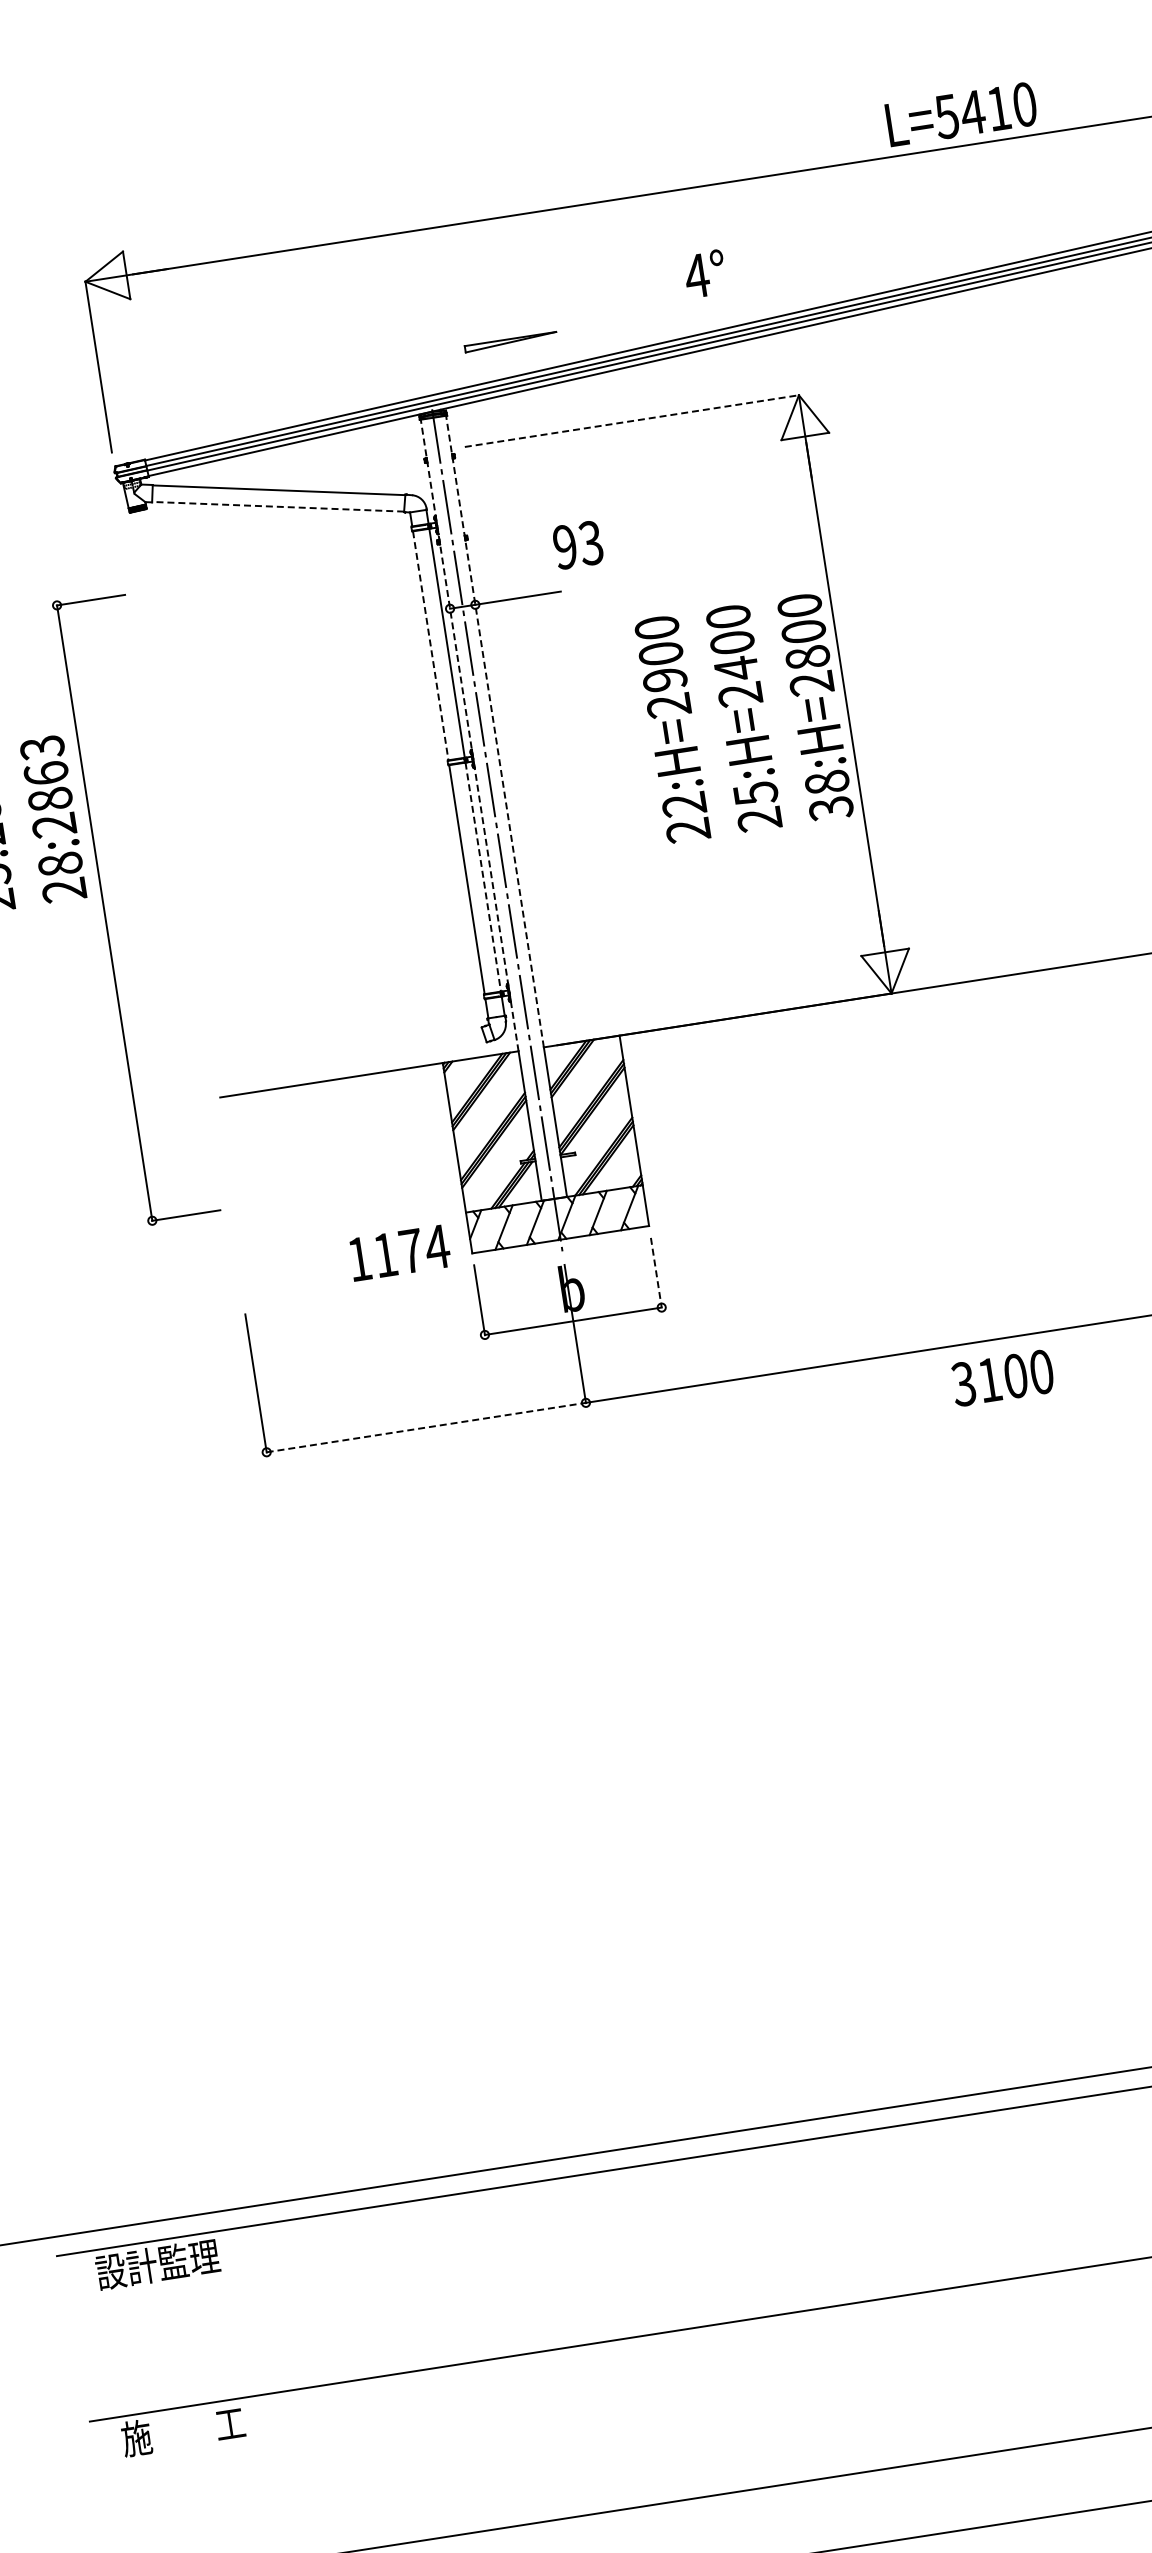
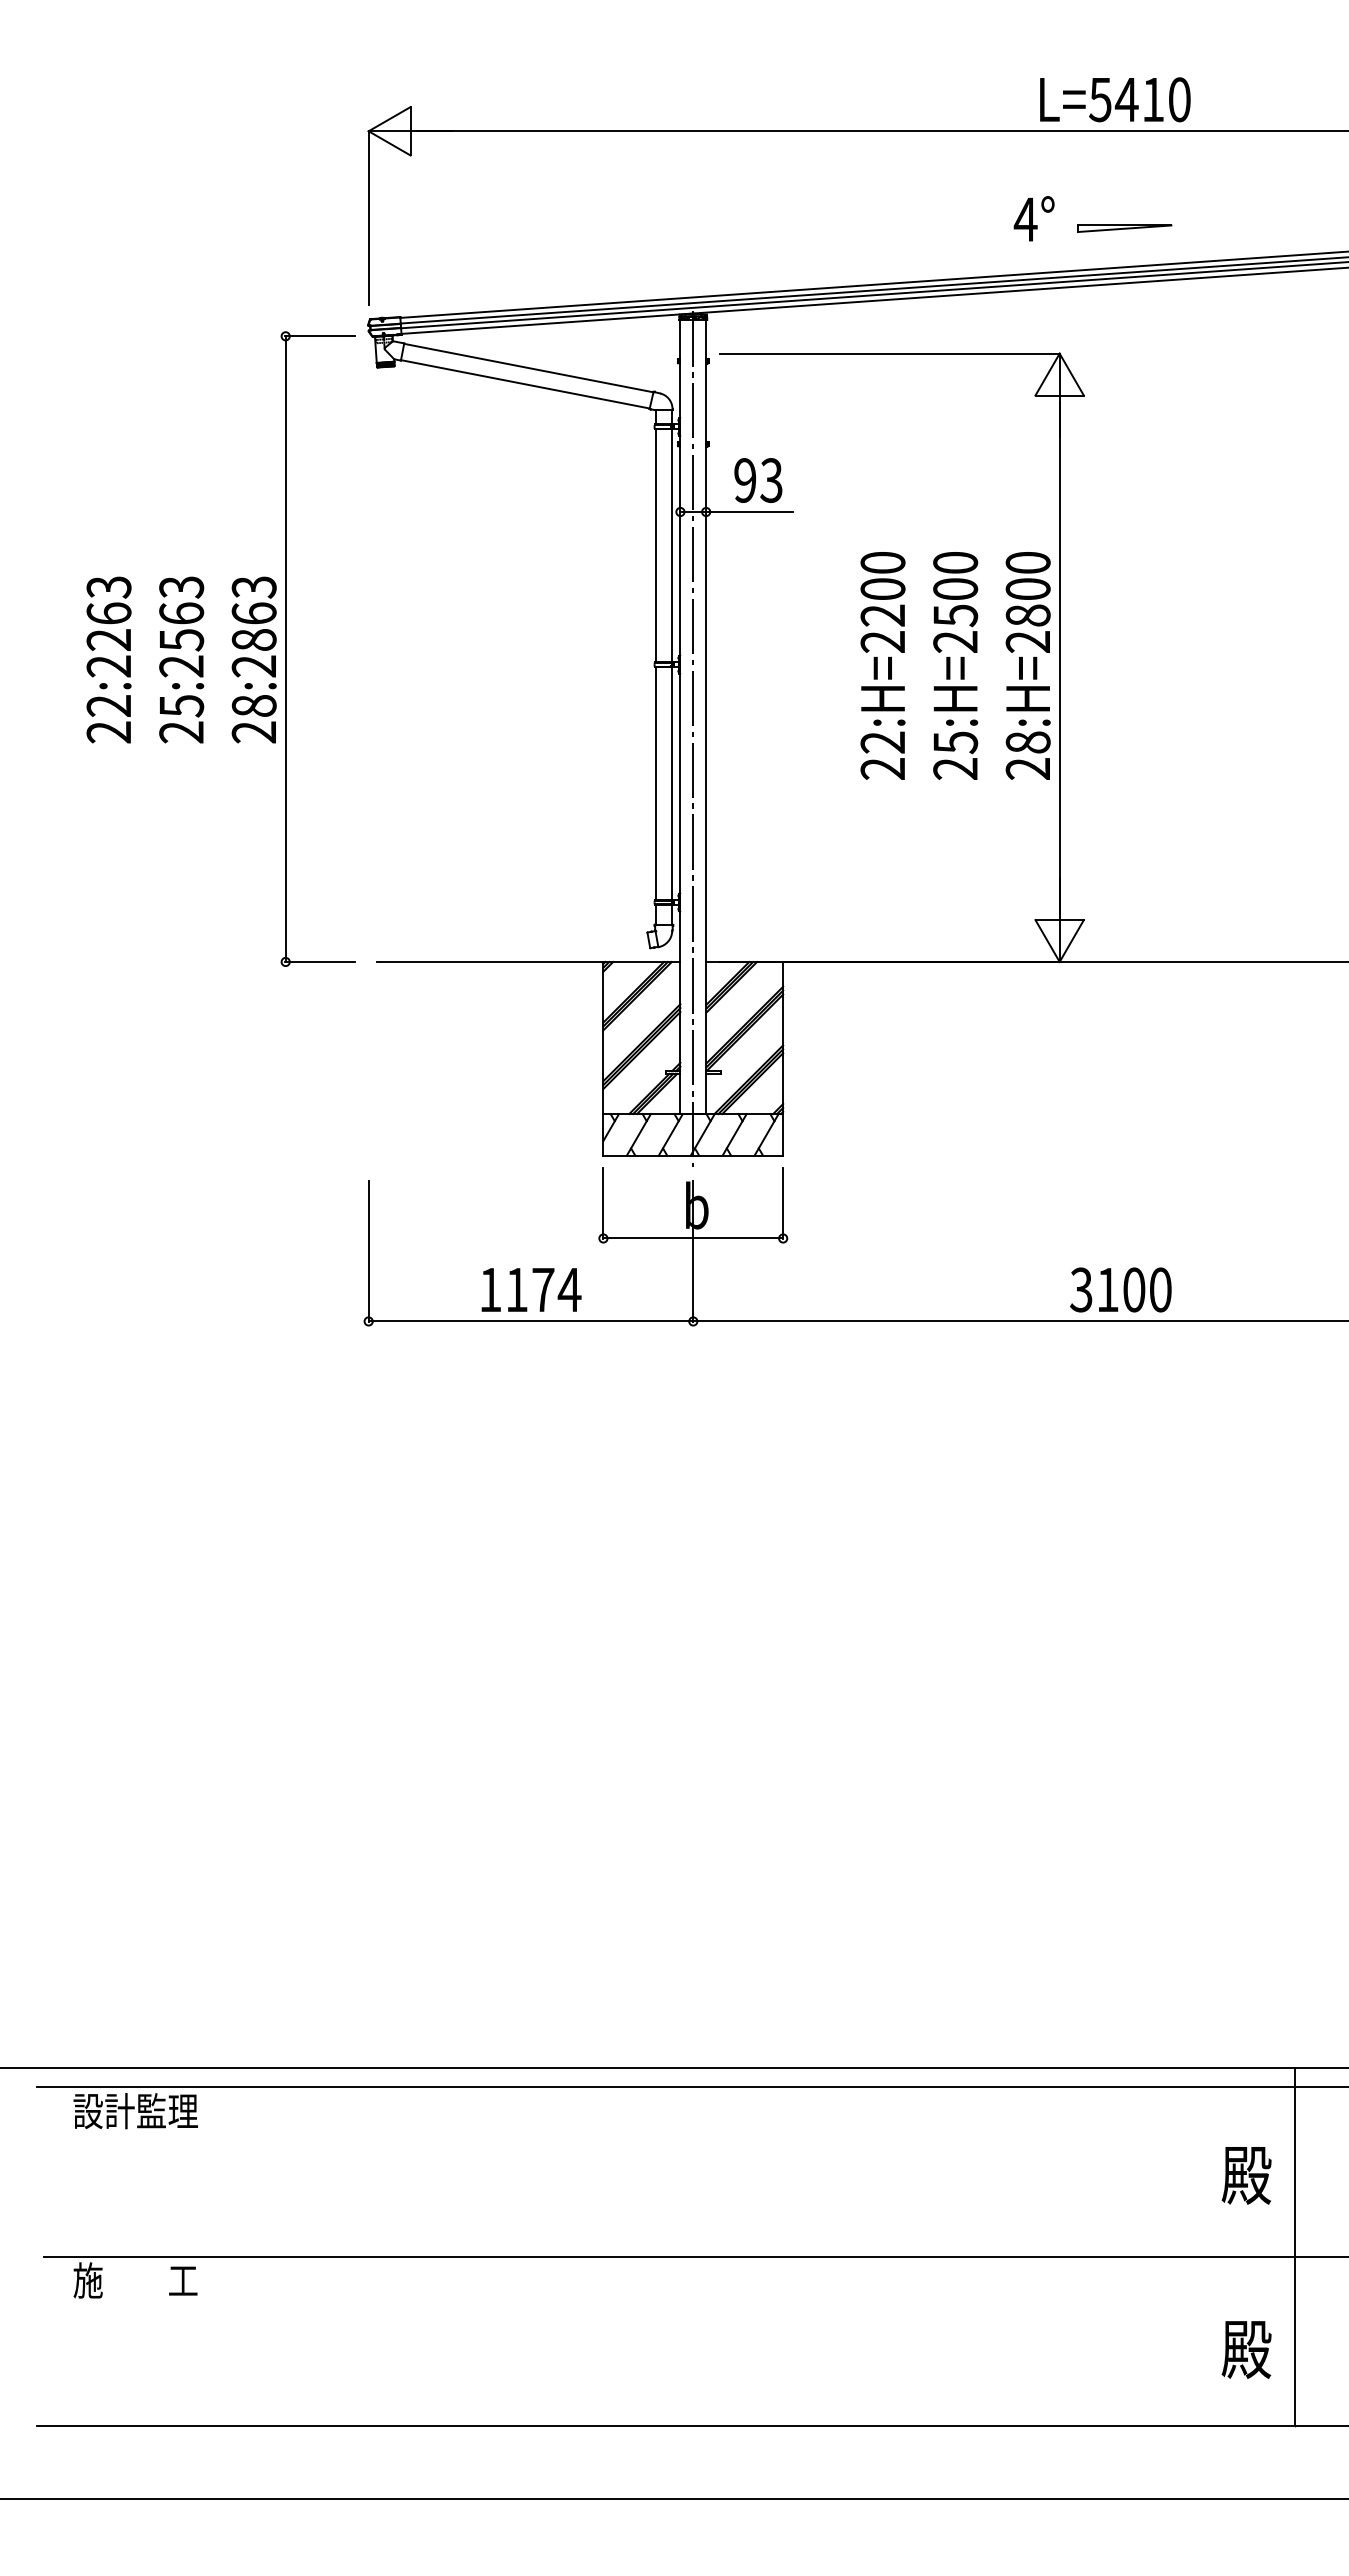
text: (961, 114) -> (1115, 99), moved
text: (704, 273) -> (1033, 218), moved
part: (510, 342) -> (1124, 228), moved
line: (631, 421) -> (889, 353), dashed -> solid
line: (278, 506) -> (525, 384), dashed -> solid
text: (578, 545) -> (758, 480), moved
line: (430, 646) -> (655, 546), dashed -> solid
text: (736, 668) -> (955, 615), 25:H=2400 -> 25:H=2500
text: (665, 679) -> (883, 615), 22:H=2900 -> 22:H=2200
line: (495, 731) -> (706, 640), dashed -> solid
line: (469, 735) -> (680, 640), dashed -> solid
text: (831, 808) -> (1028, 769), 38:H=2800 -> 28:H=2800
line: (483, 877) -> (672, 784), dashed -> solid
part: (105, 912) -> (286, 648), moved
text: (399, 1252) -> (531, 1289), moved
line: (656, 1273) -> (783, 1203), dashed -> solid
text: (1002, 1377) -> (1120, 1289), moved
line: (426, 1427) -> (531, 1321), dashed -> solid

